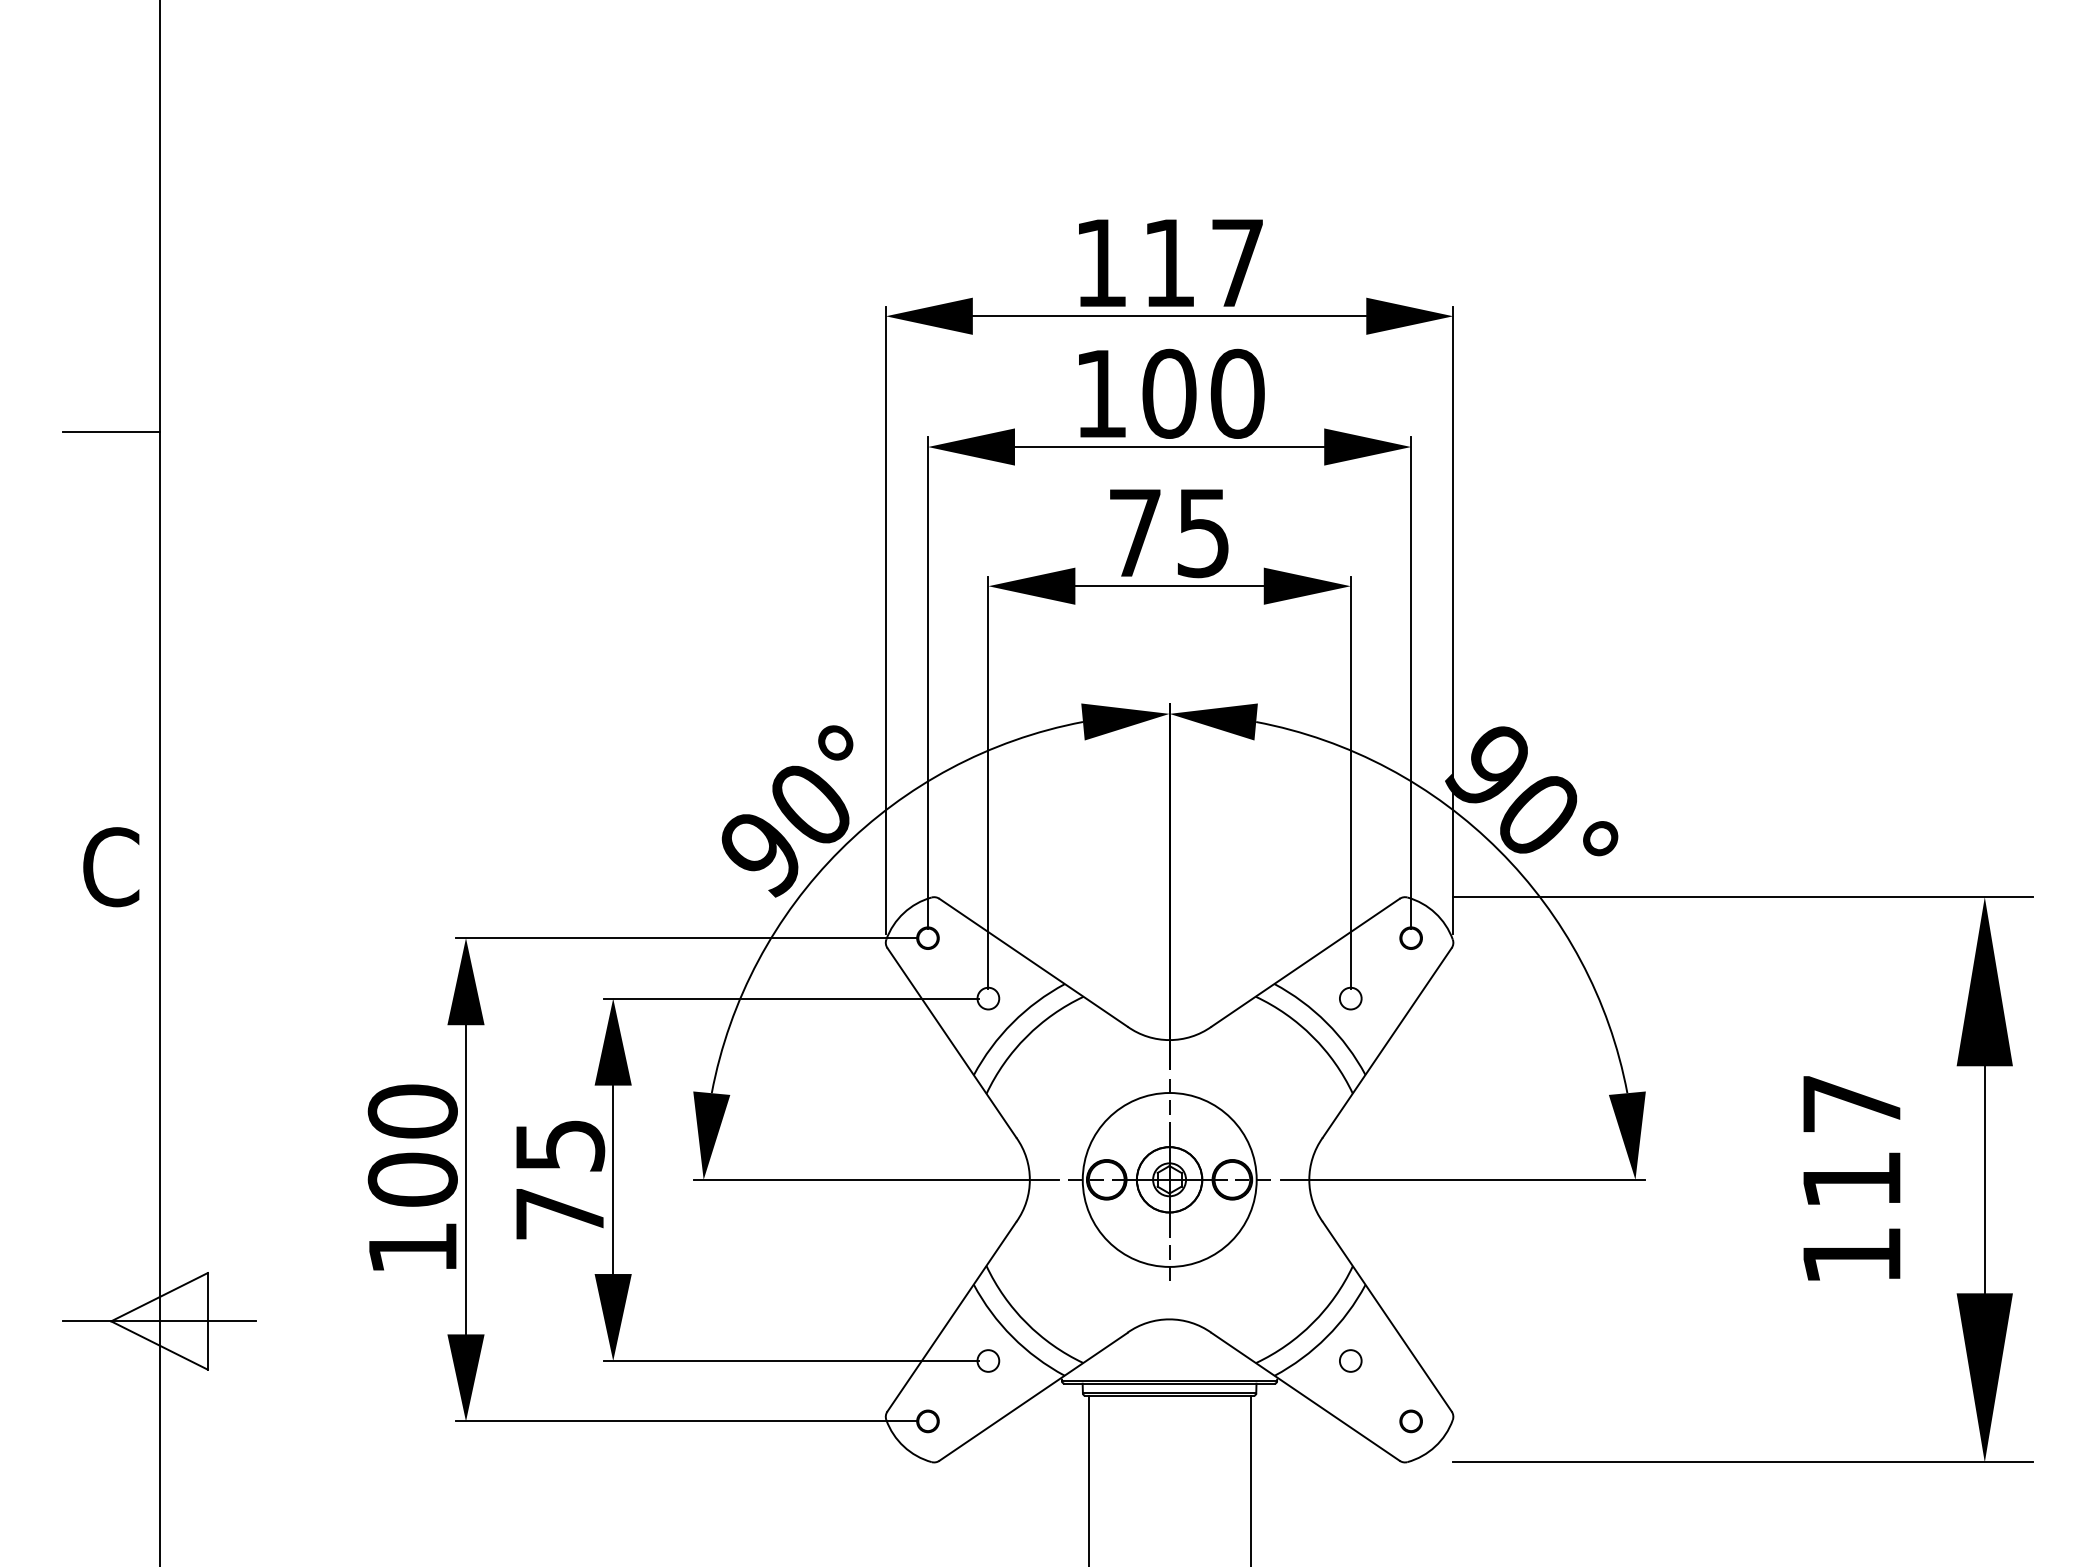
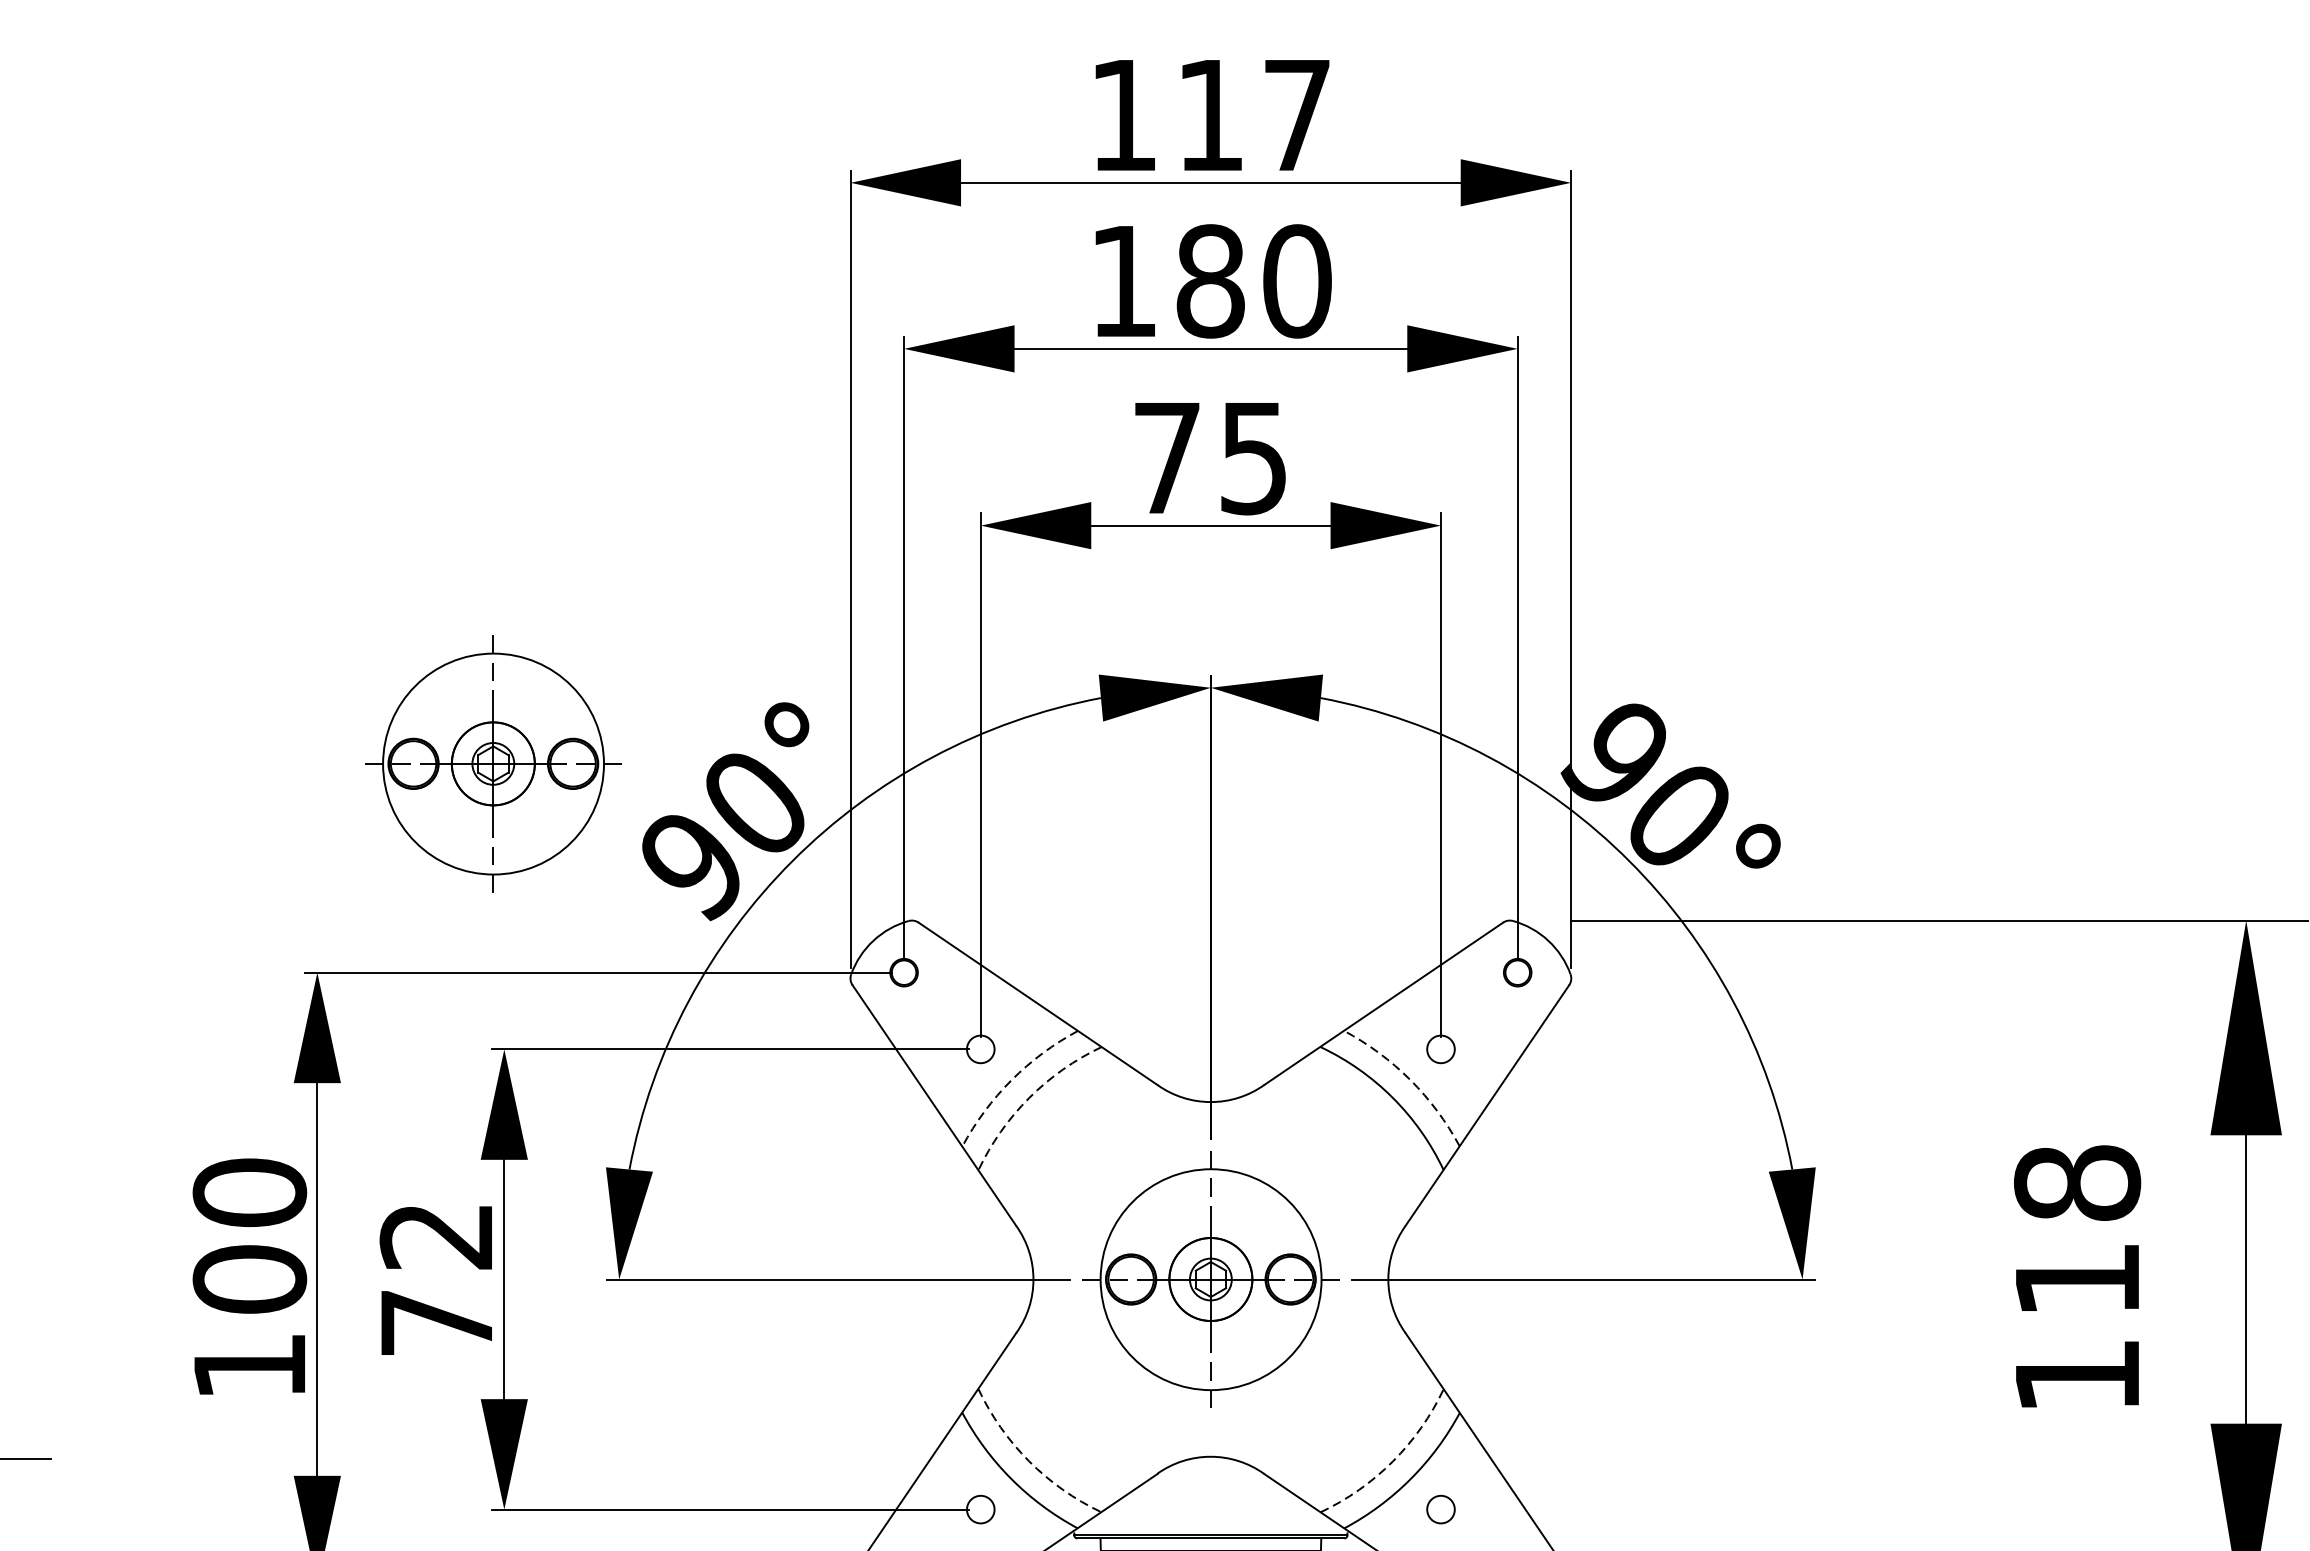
text: (1169, 393) -> (1210, 280), 100 -> 180
part: (604, 773) -> (493, 763), added
arc: (1012, 1022) -> (1011, 1079), solid -> dashed
arc: (1326, 1022) -> (1410, 1079), solid -> dashed
arc: (1026, 1036) -> (1029, 1097), solid -> dashed
text: (1851, 1103) -> (2076, 1182), 117 -> 118
text: (560, 1145) -> (437, 1235), 75 -> 72
arc: (1026, 1322) -> (1029, 1460), solid -> dashed
arc: (1312, 1323) -> (1392, 1461), solid -> dashed

